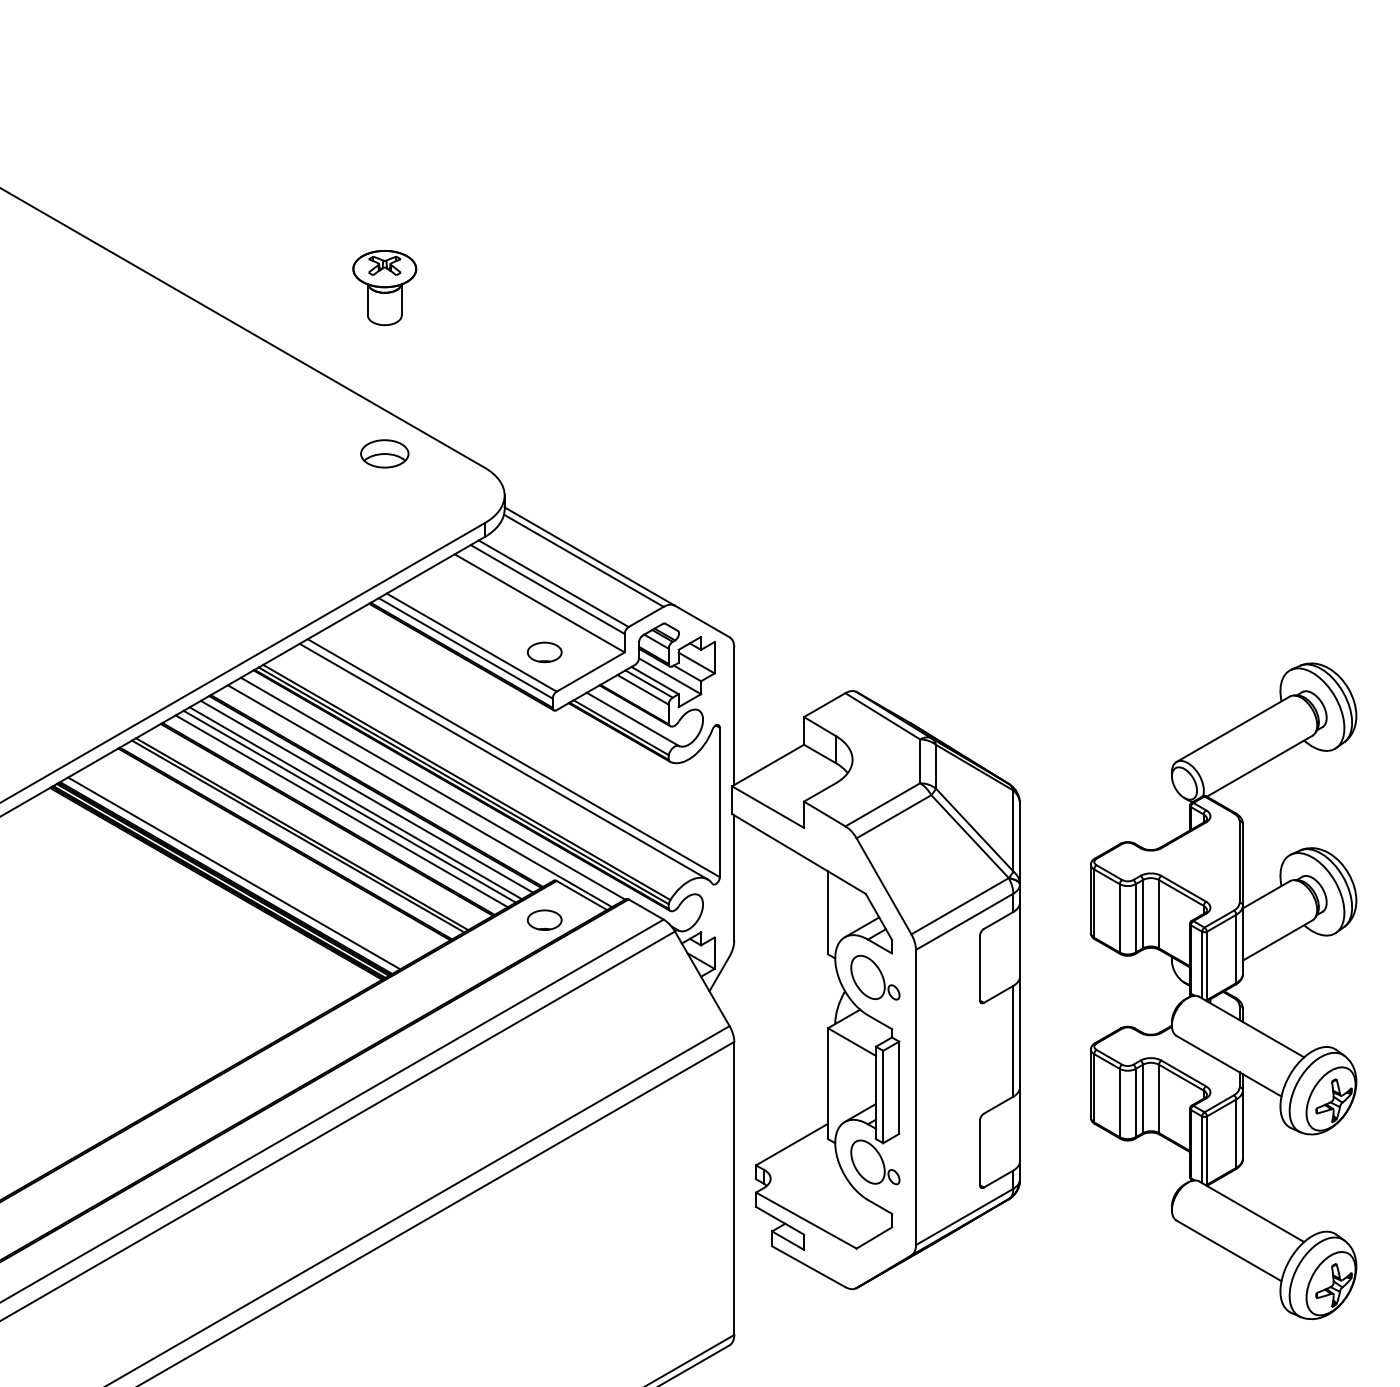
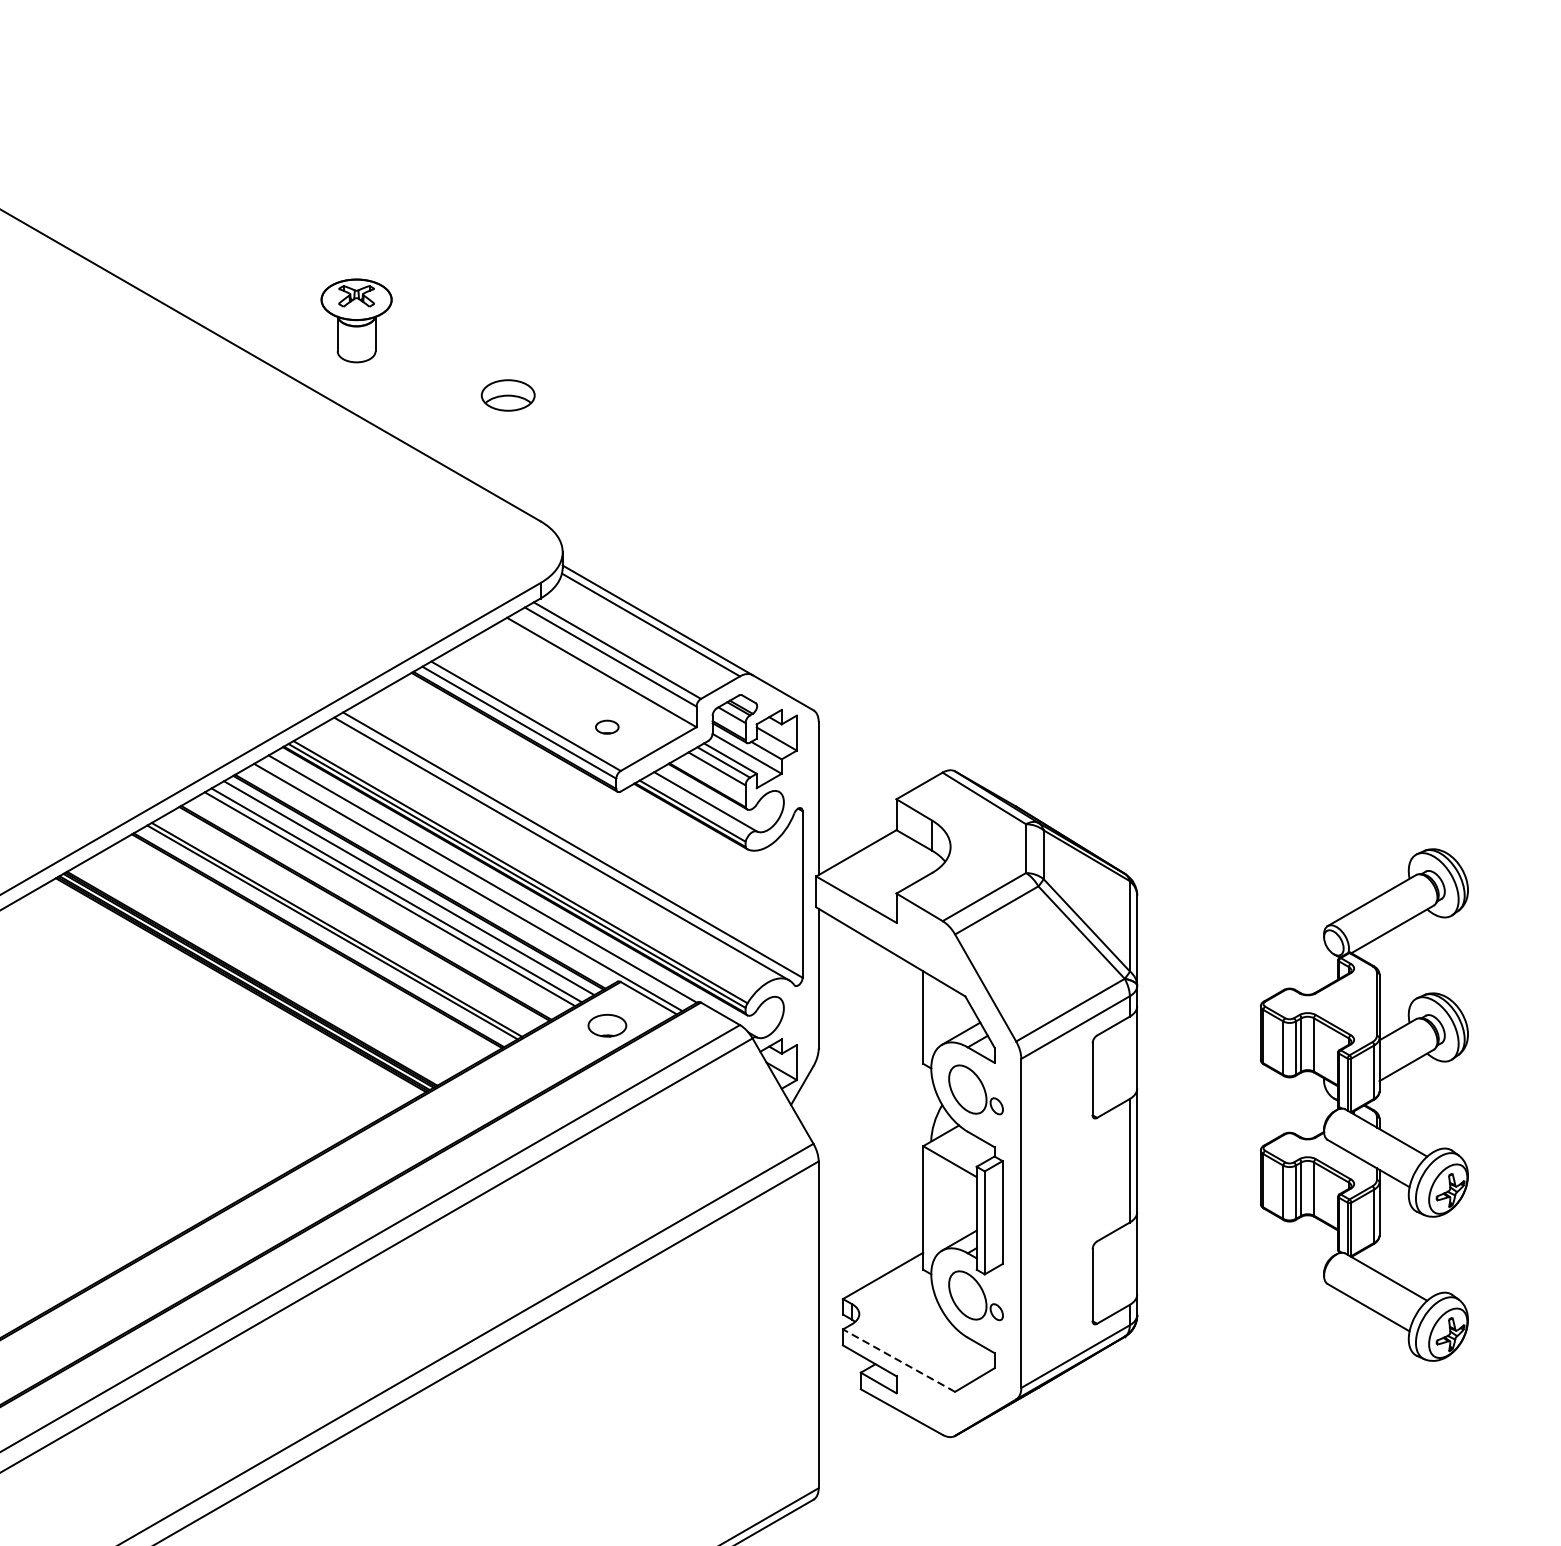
part: (384, 288) -> (356, 321), moved
part: (384, 453) -> (507, 395), moved
part: (544, 652) -> (607, 727), size x0.6
line: (341, 811) -> (380, 904), removed
line: (234, 873) -> (261, 973), removed
part: (1223, 991) -> (1364, 1105), size x0.7
line: (806, 1220) -> (899, 1360), solid -> dashed

